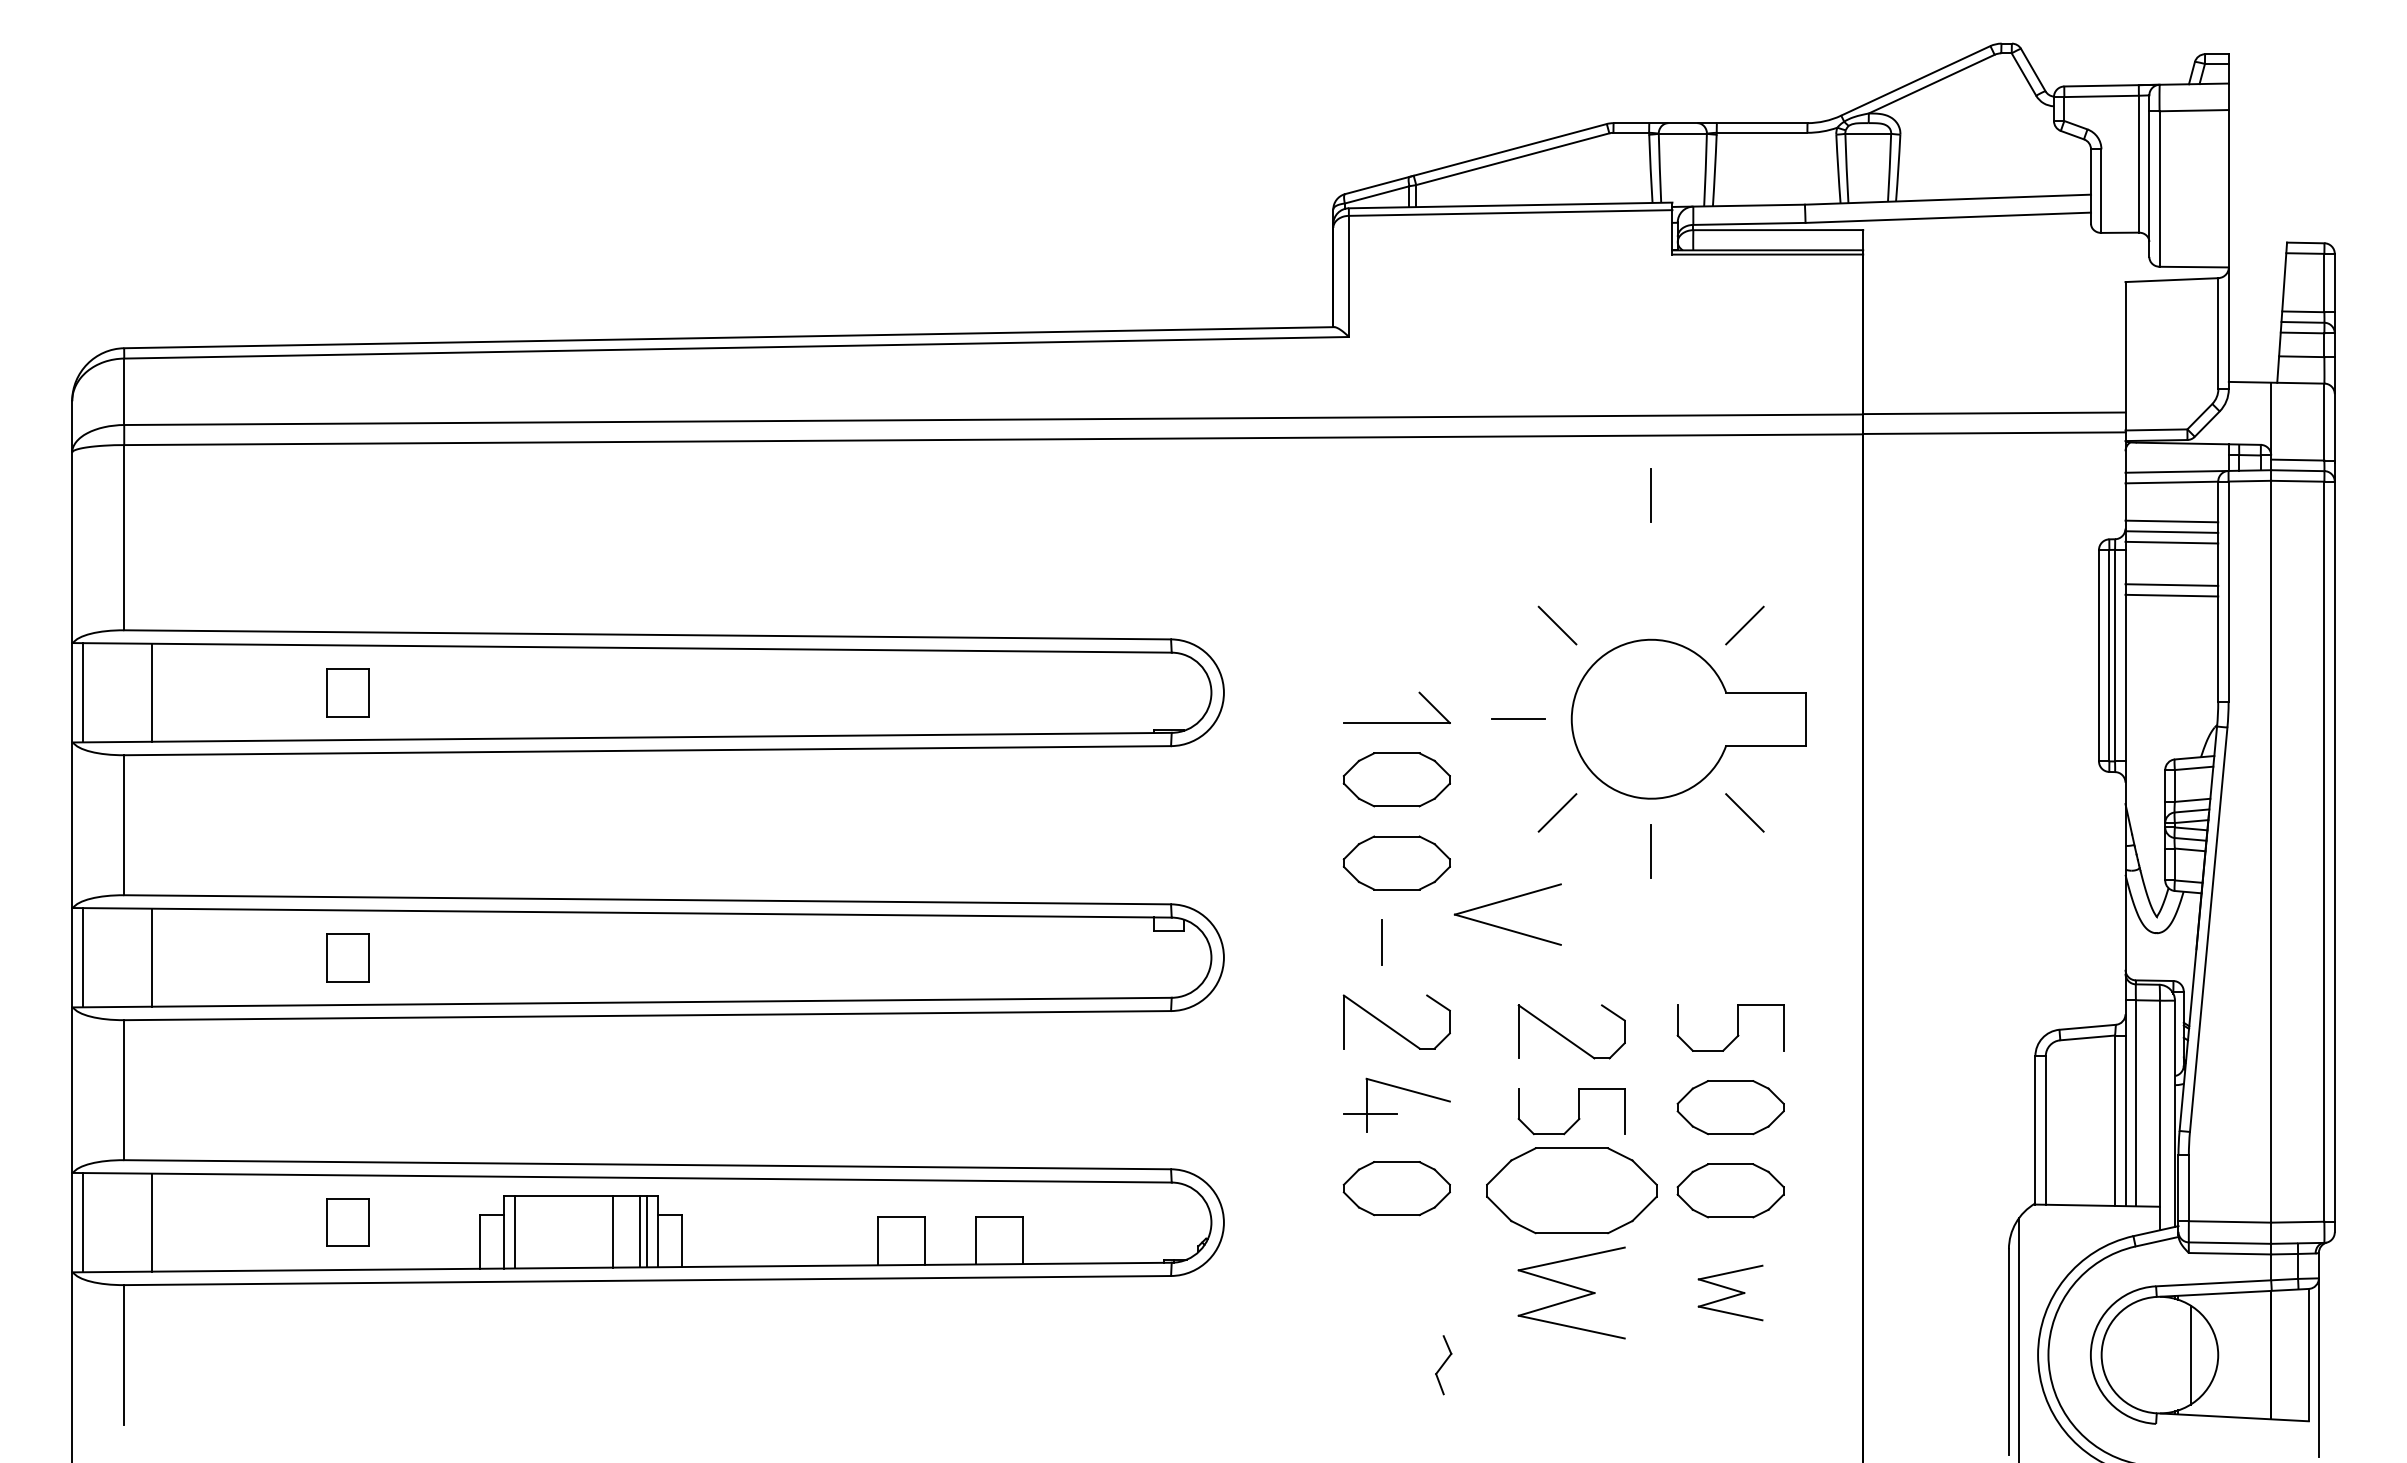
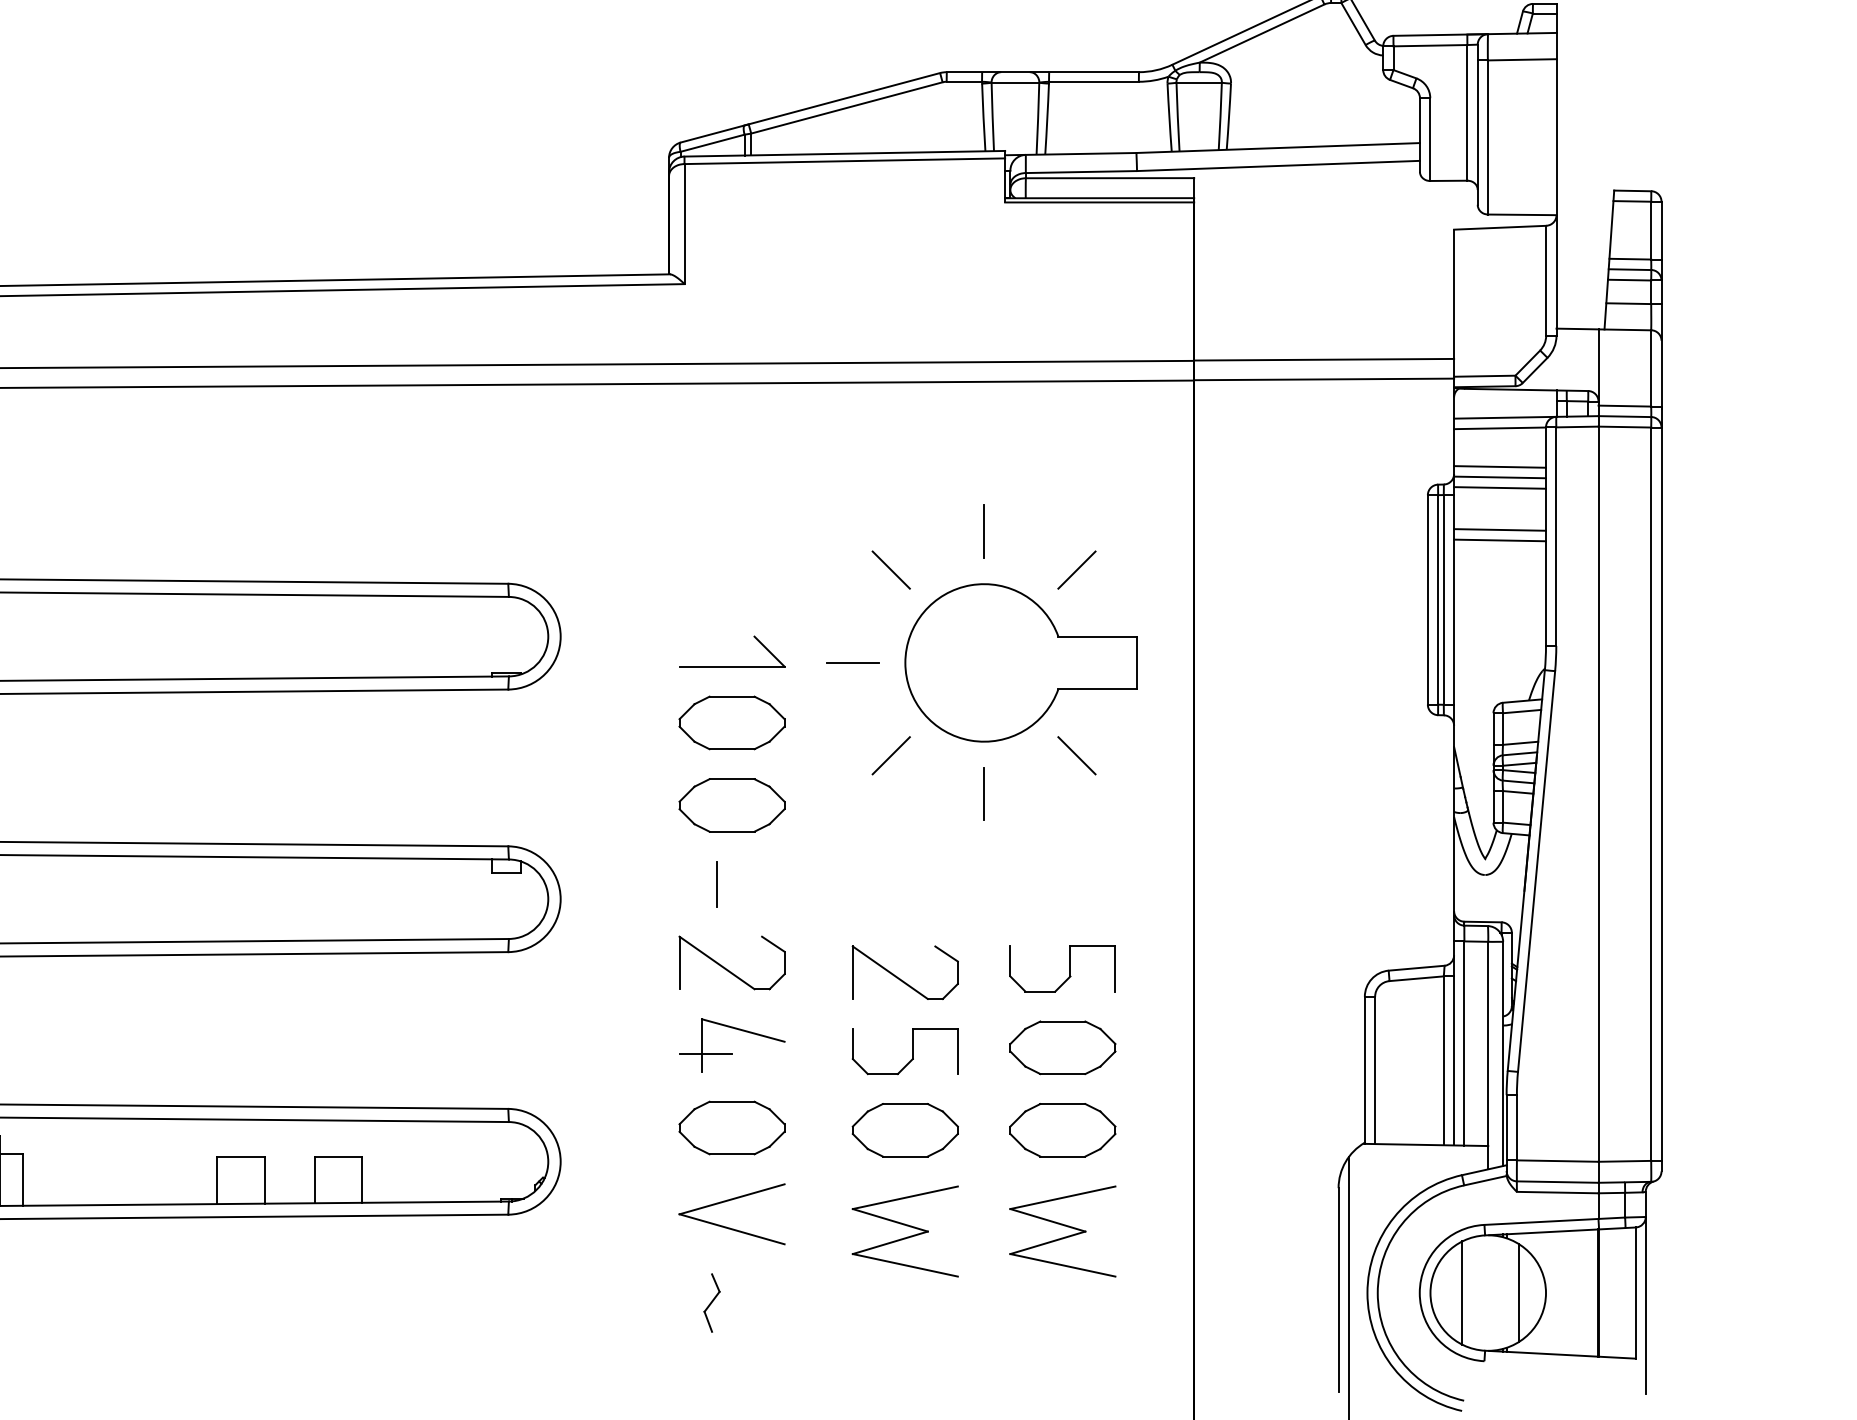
line: (1650, 495) -> (983, 531), moved
part: (1505, 901) -> (729, 1201), moved
part: (1571, 1190) -> (905, 1129), size x0.62
part: (1730, 1292) -> (1062, 1231), size x1.67
line: (2133, 1354) -> (1462, 1292), added
part: (1443, 1365) -> (711, 1303), moved

